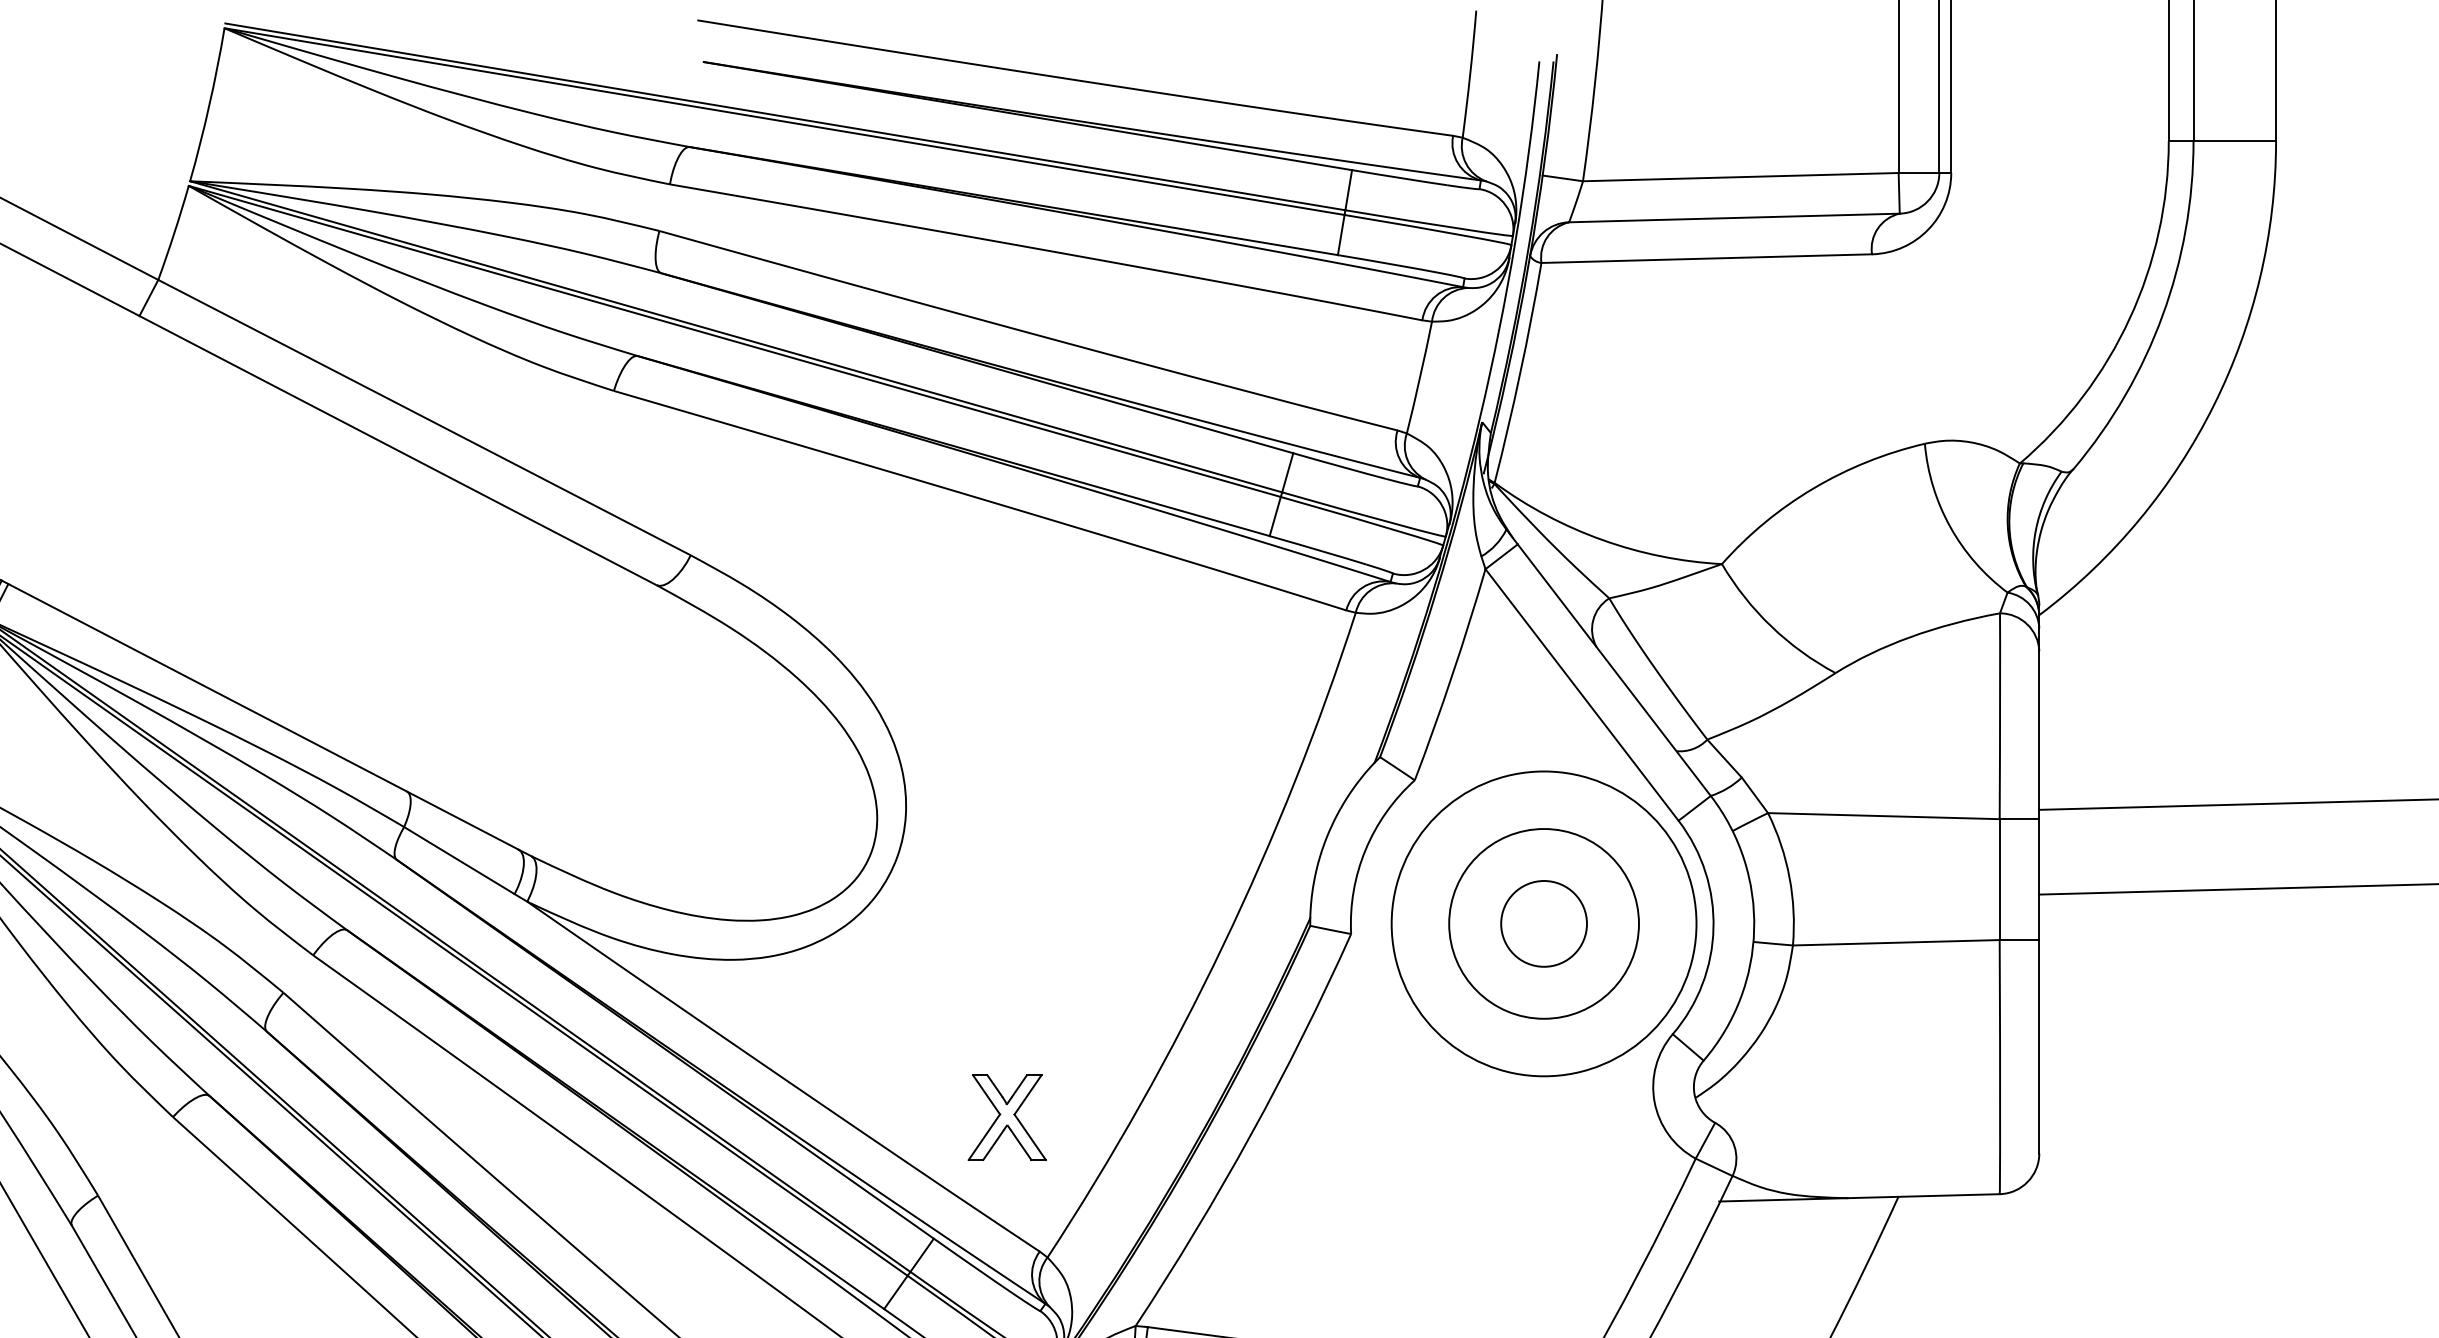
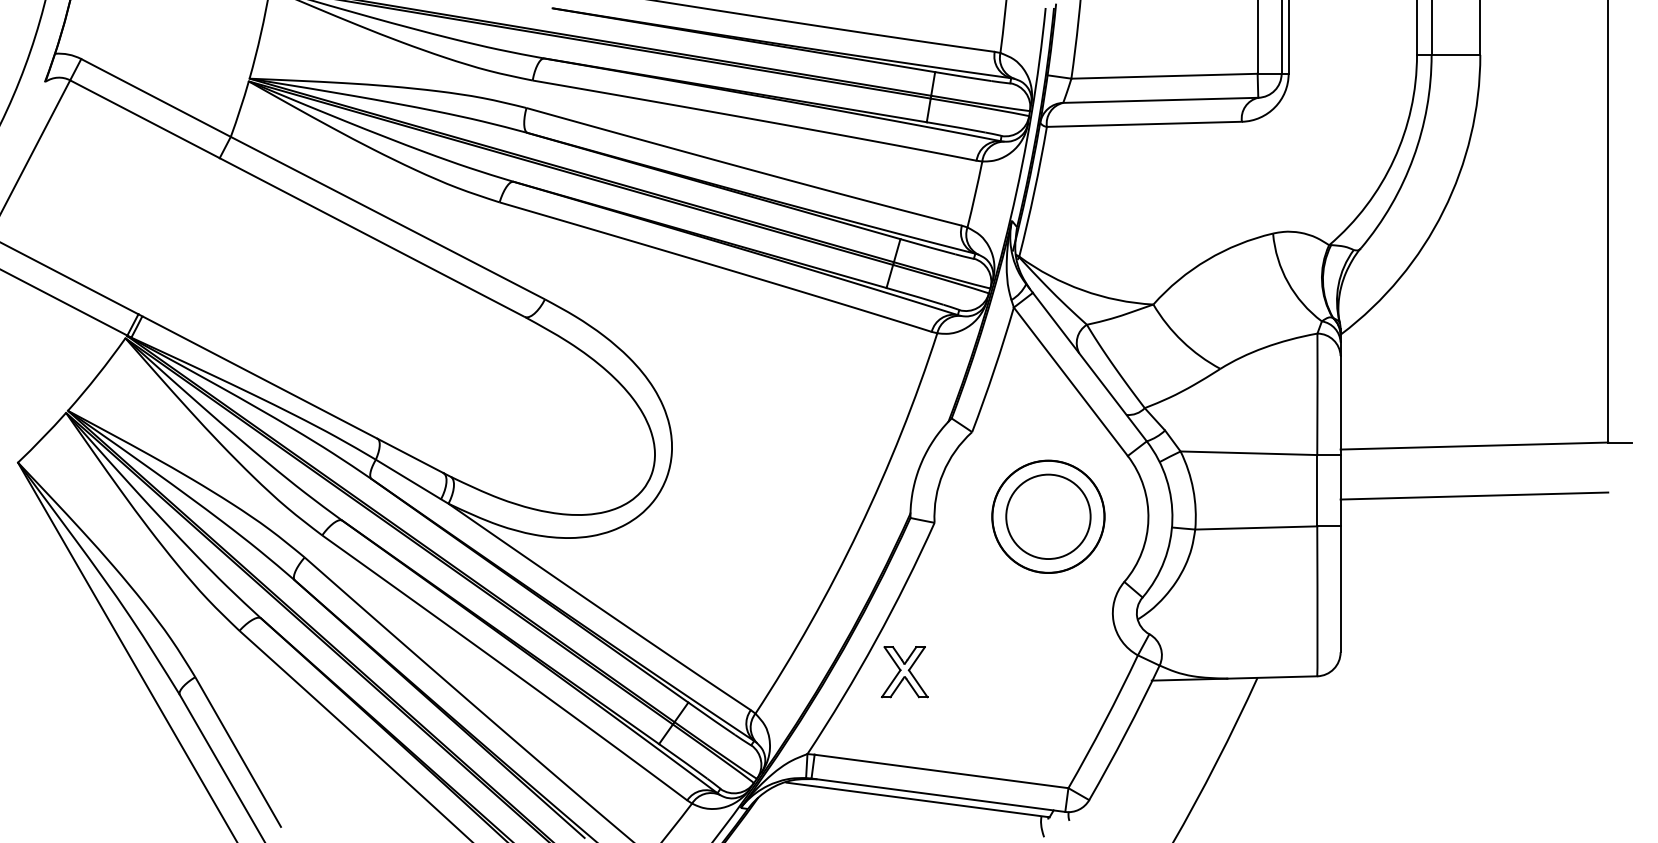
circle: (1544, 923) -> (1048, 516), size x0.62
circle: (1544, 923) -> (1048, 516), size x1.67
part: (1006, 1118) -> (904, 672), moved

